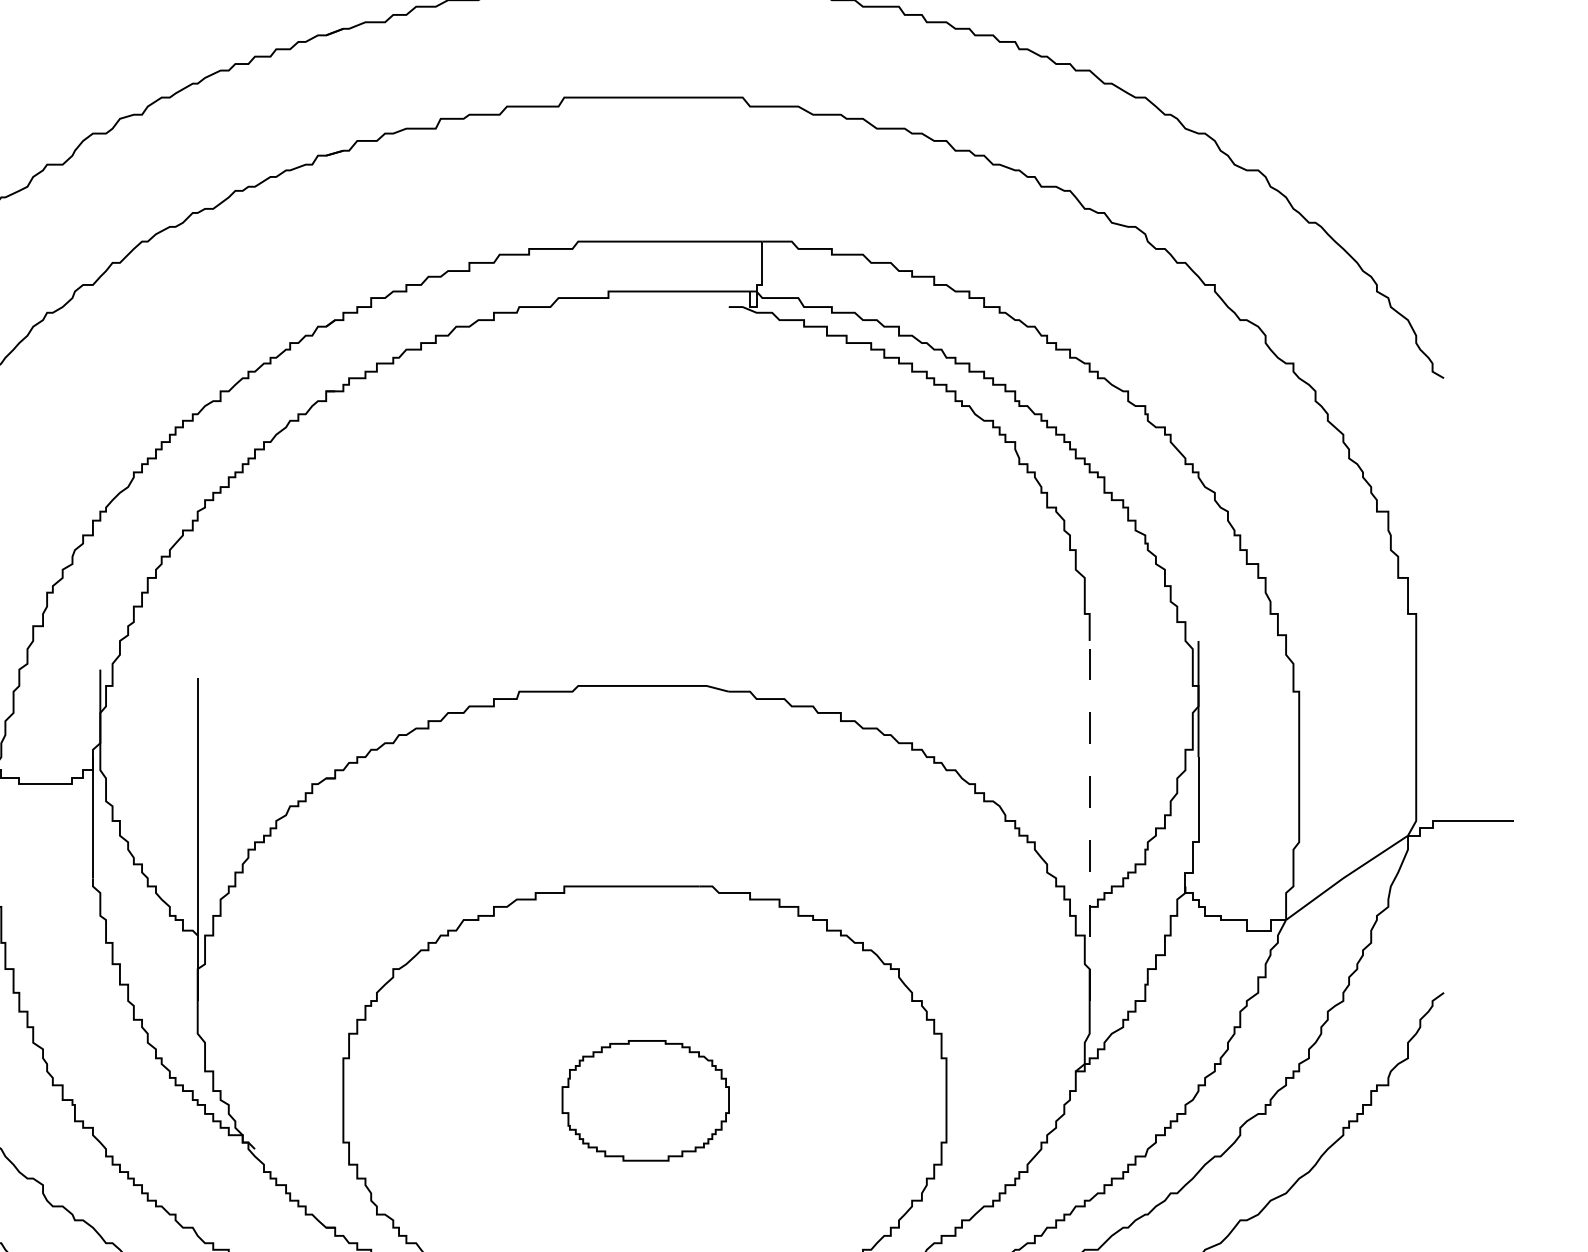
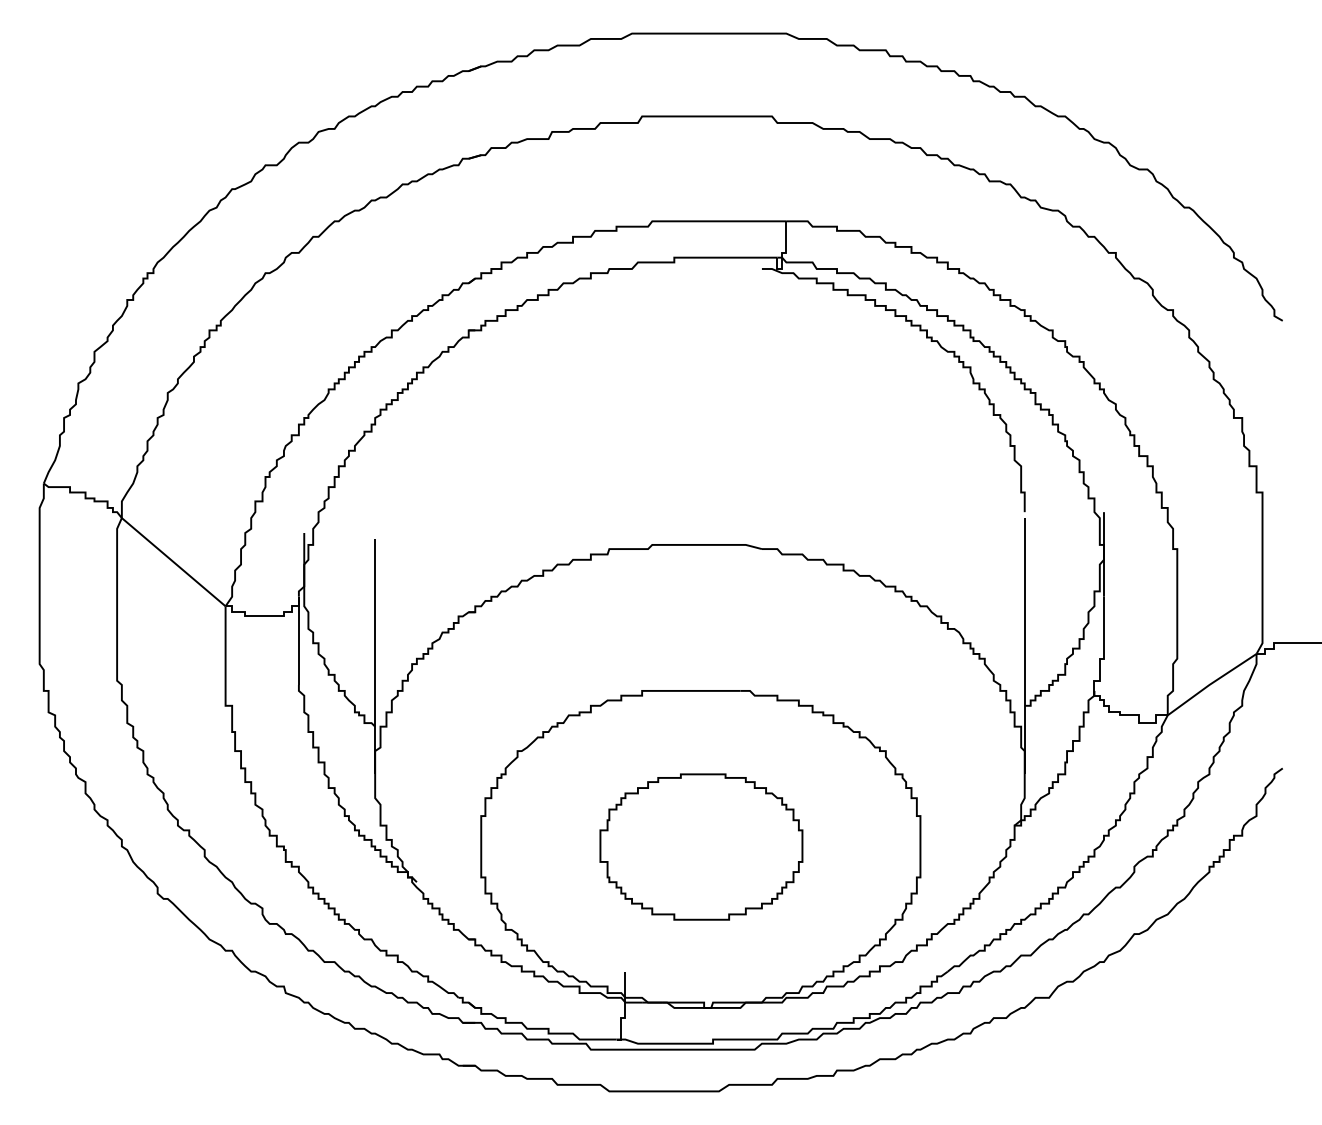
line: (1089, 824) -> (1024, 645), dashed -> solid
part: (645, 1100) -> (701, 846), size x1.67

